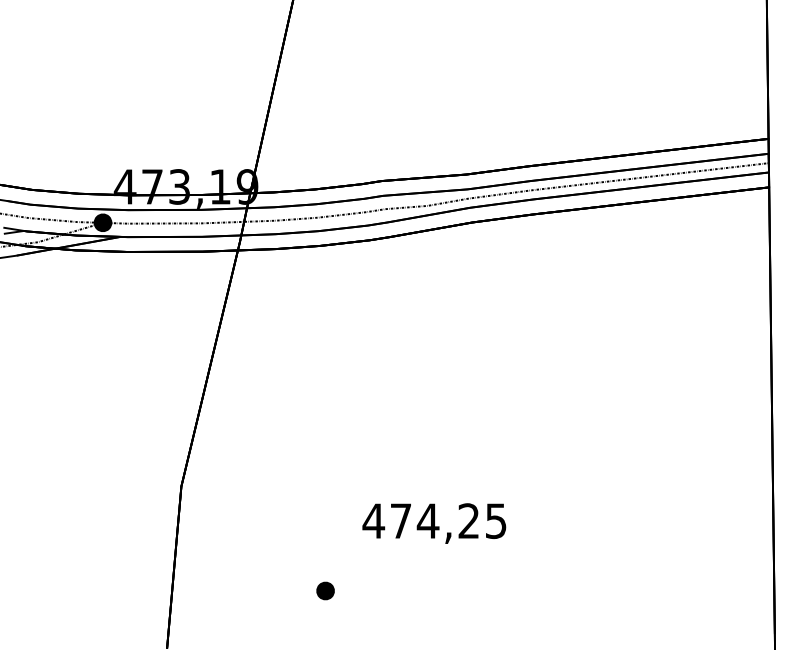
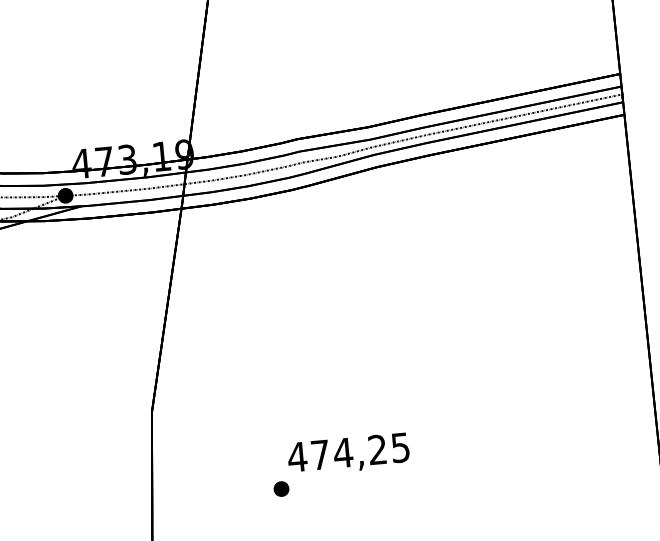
text: (434, 523) -> (348, 454), moved

